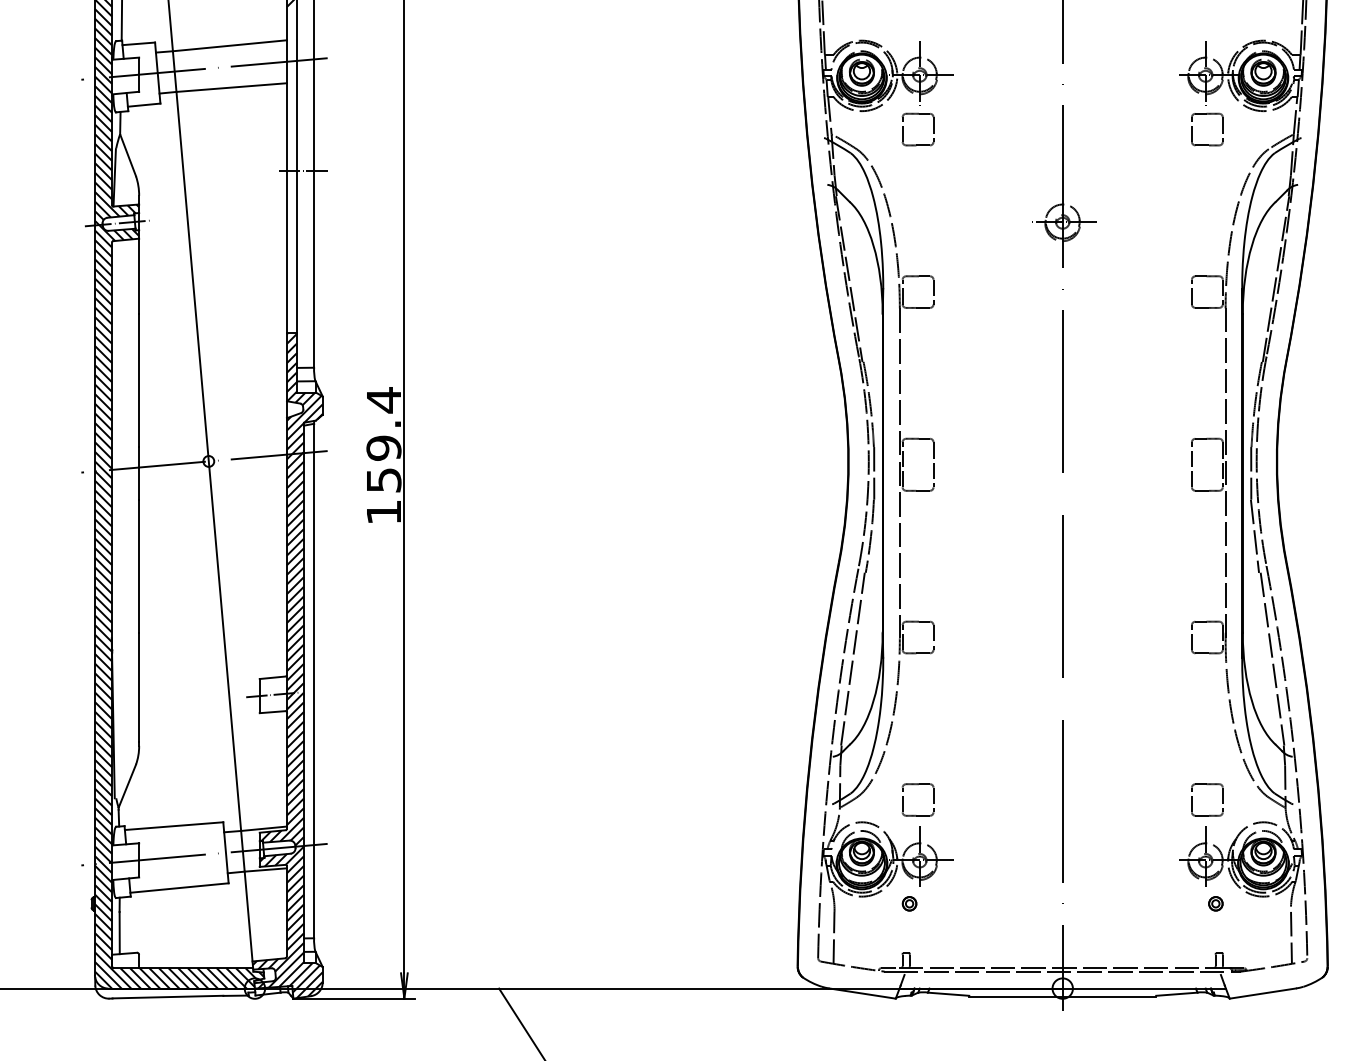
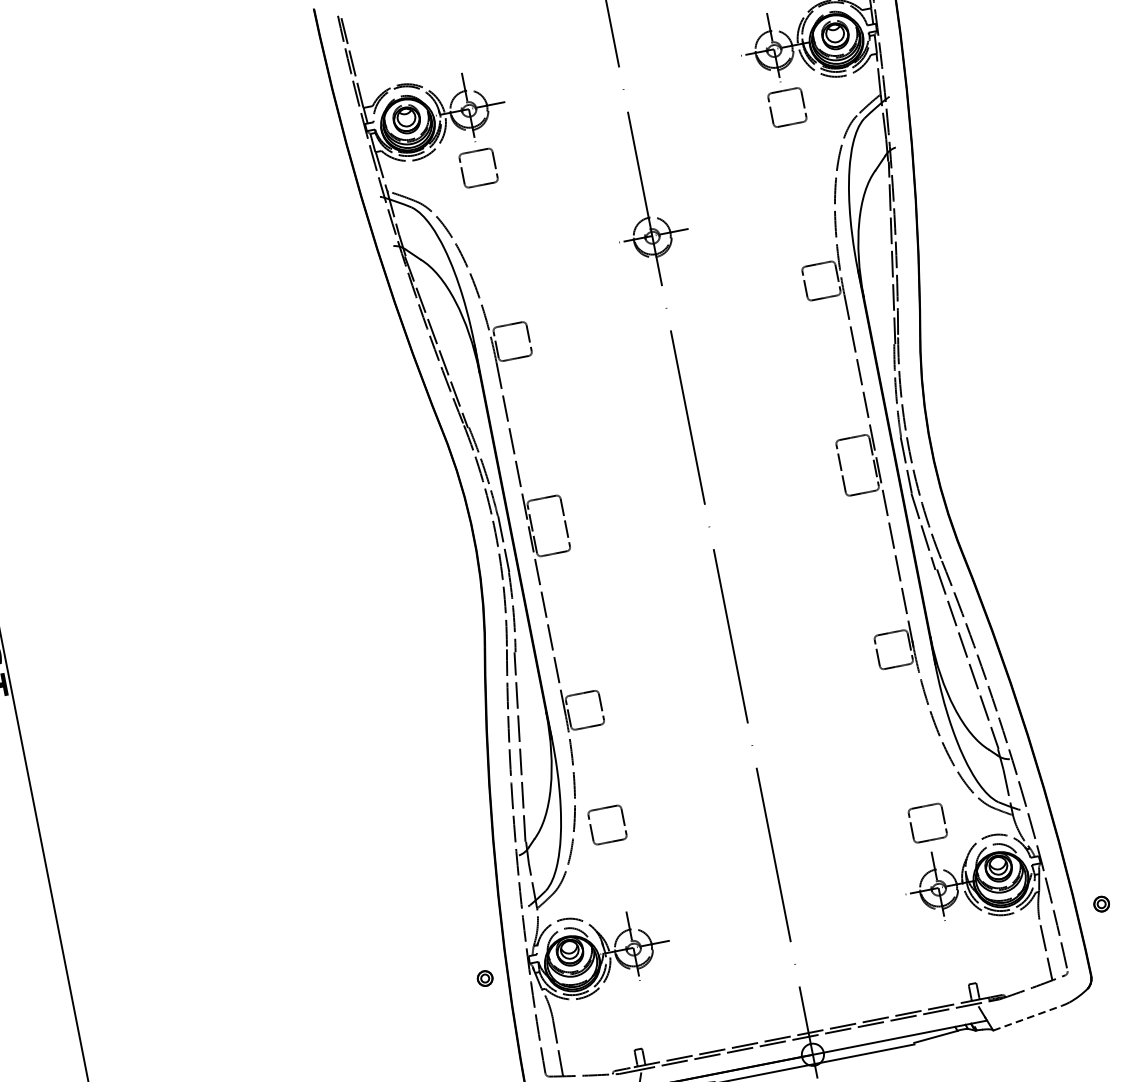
part: (917, 785) -> (603, 809), moved
part: (909, 903) -> (485, 978), moved
part: (1215, 903) -> (1101, 903), moved
line: (1262, 993) -> (1027, 1018), solid -> dashed

